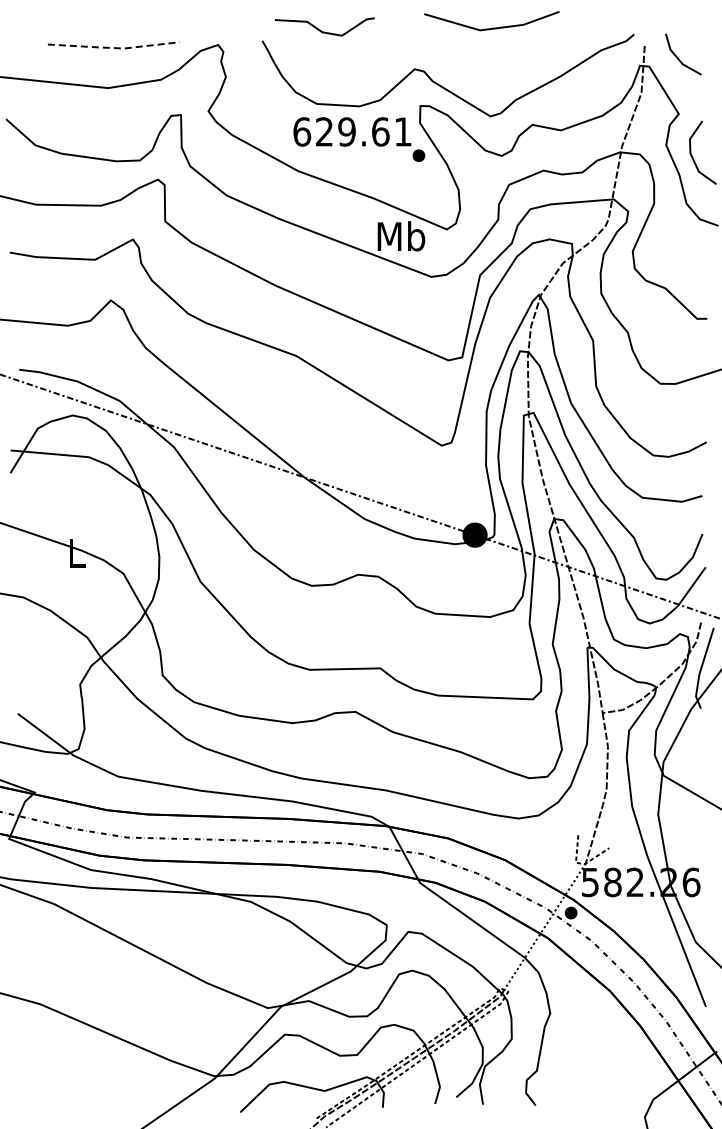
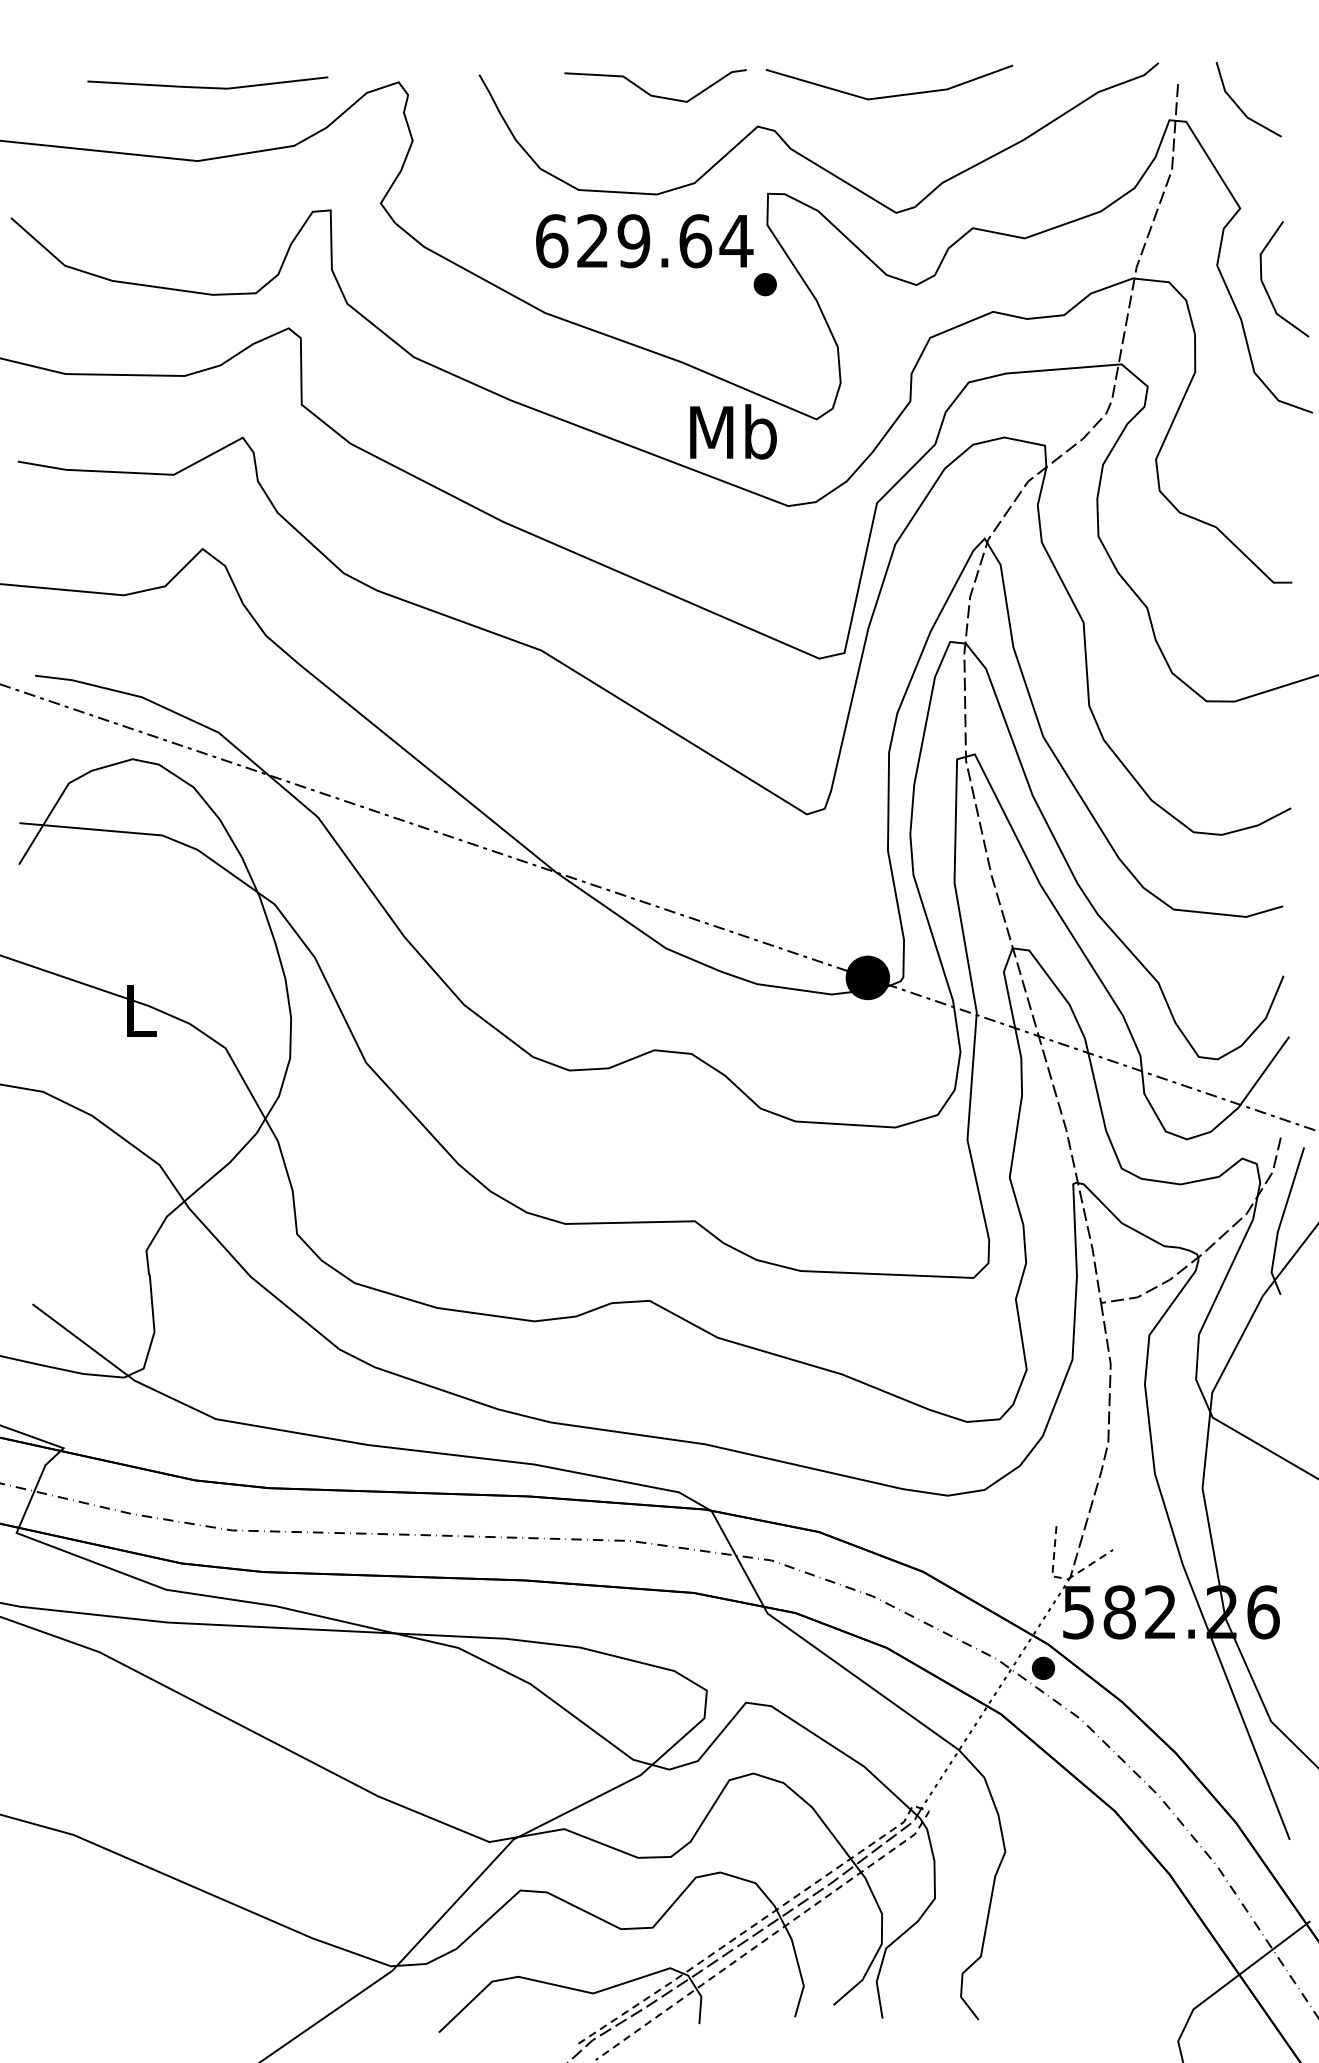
line: (492, 27) -> (890, 94), moved
curve: (320, 29) -> (647, 90), moved
line: (113, 48) -> (207, 88), dashed -> solid
text: (402, 131) -> (735, 240), 629.61 -> 629.64

